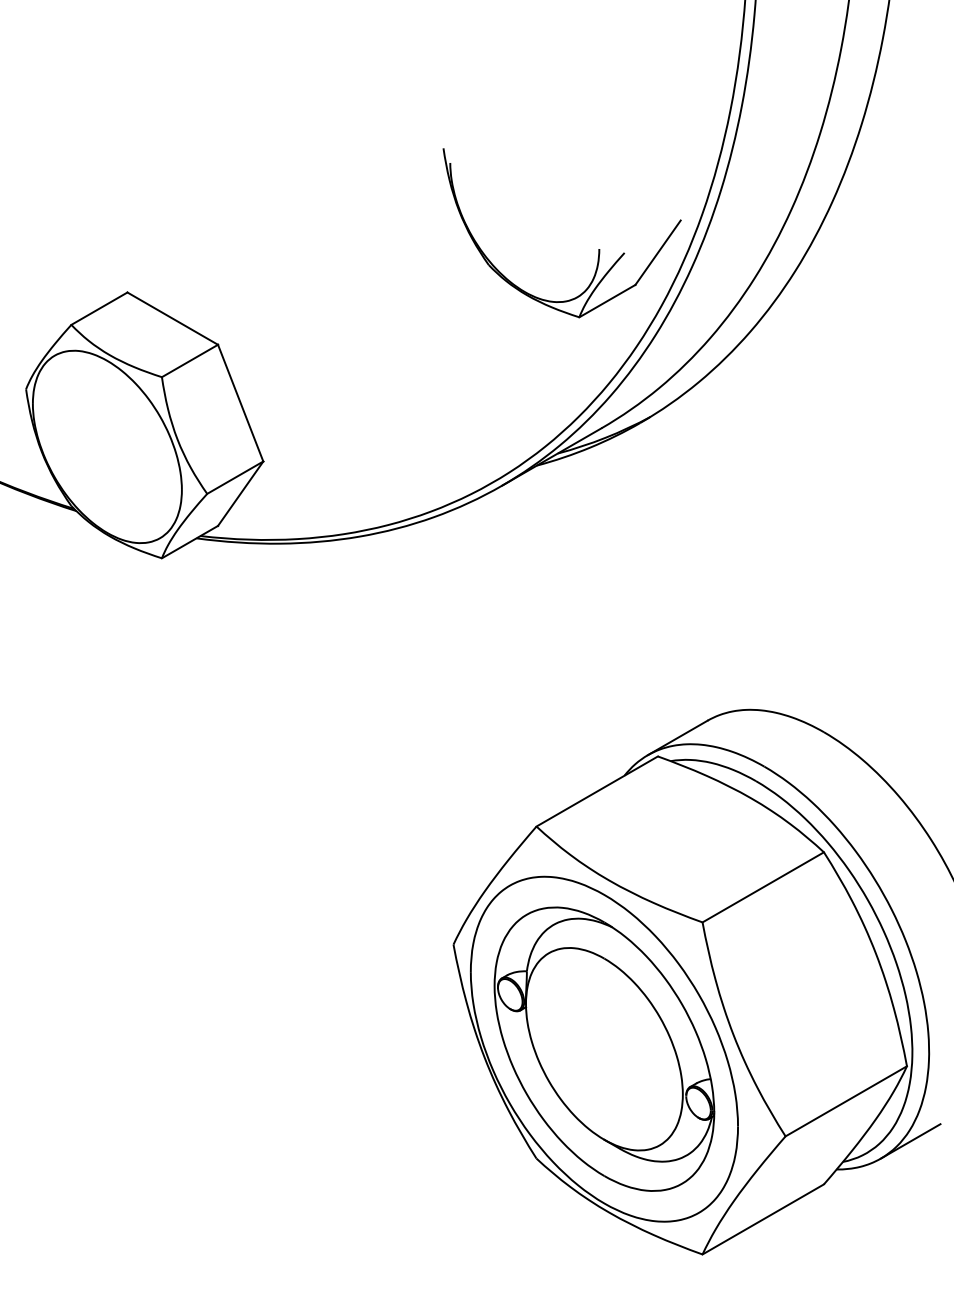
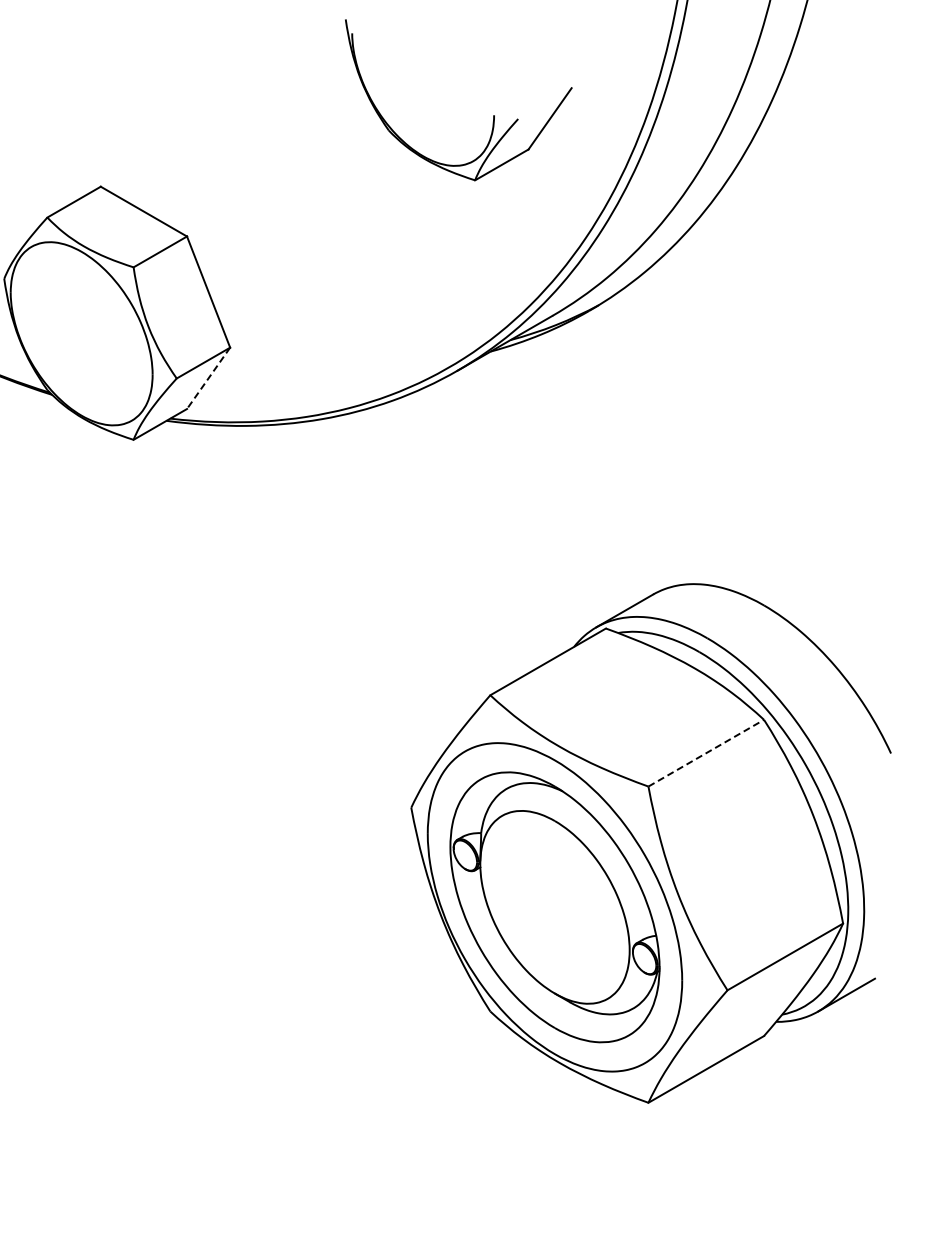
part: (598, 249) -> (493, 115), moved
line: (240, 493) -> (208, 378), solid -> dashed
line: (763, 887) -> (706, 753), solid -> dashed

